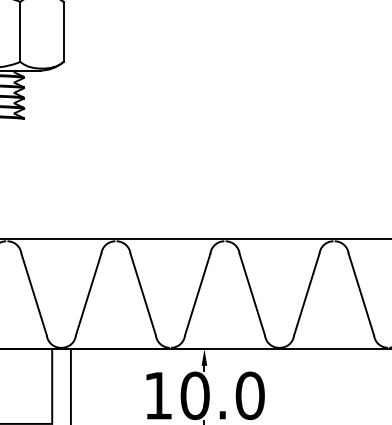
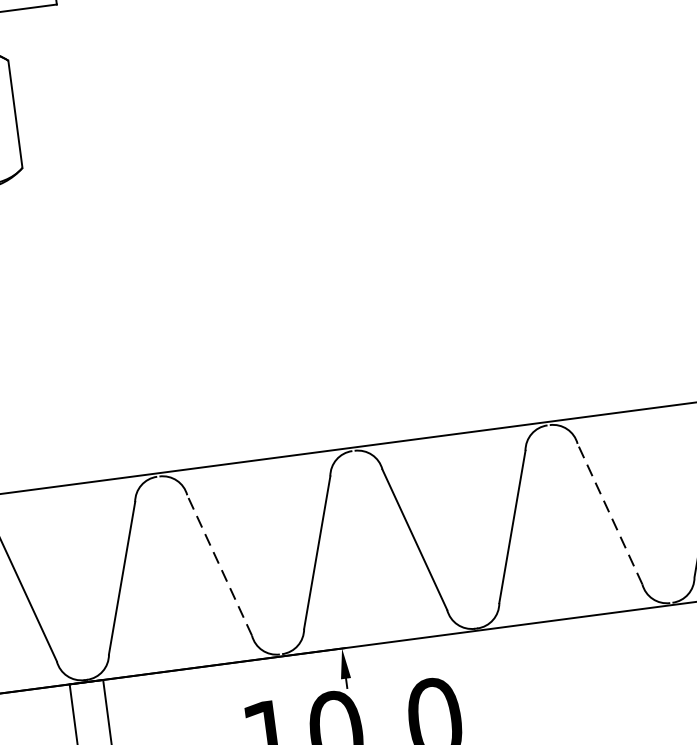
line: (143, 294) -> (220, 565), solid -> dashed
line: (361, 294) -> (610, 513), solid -> dashed

